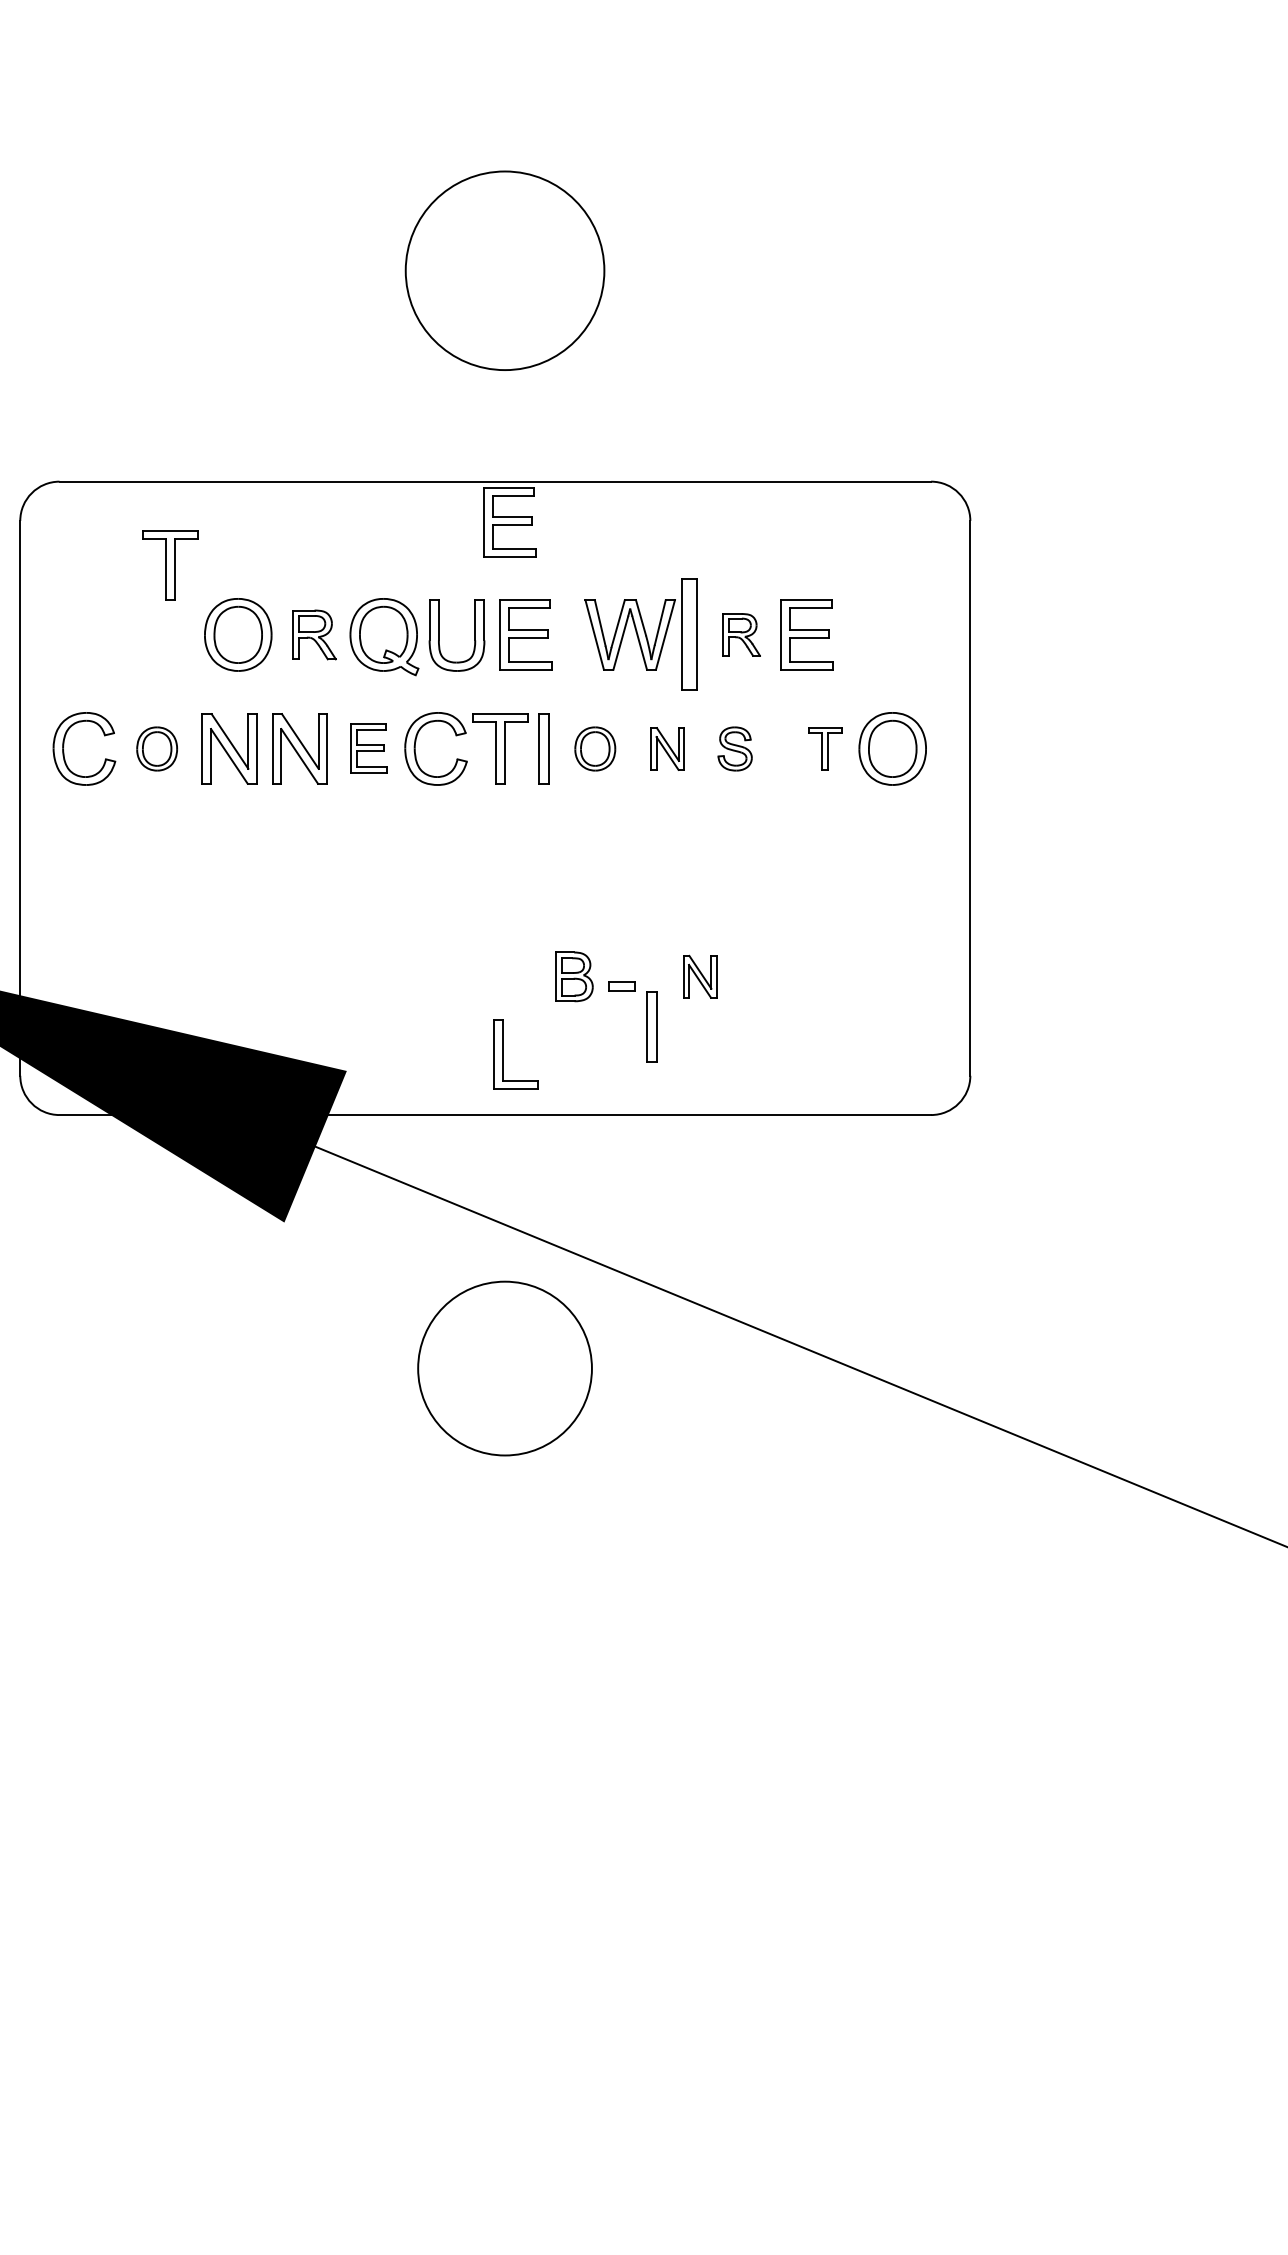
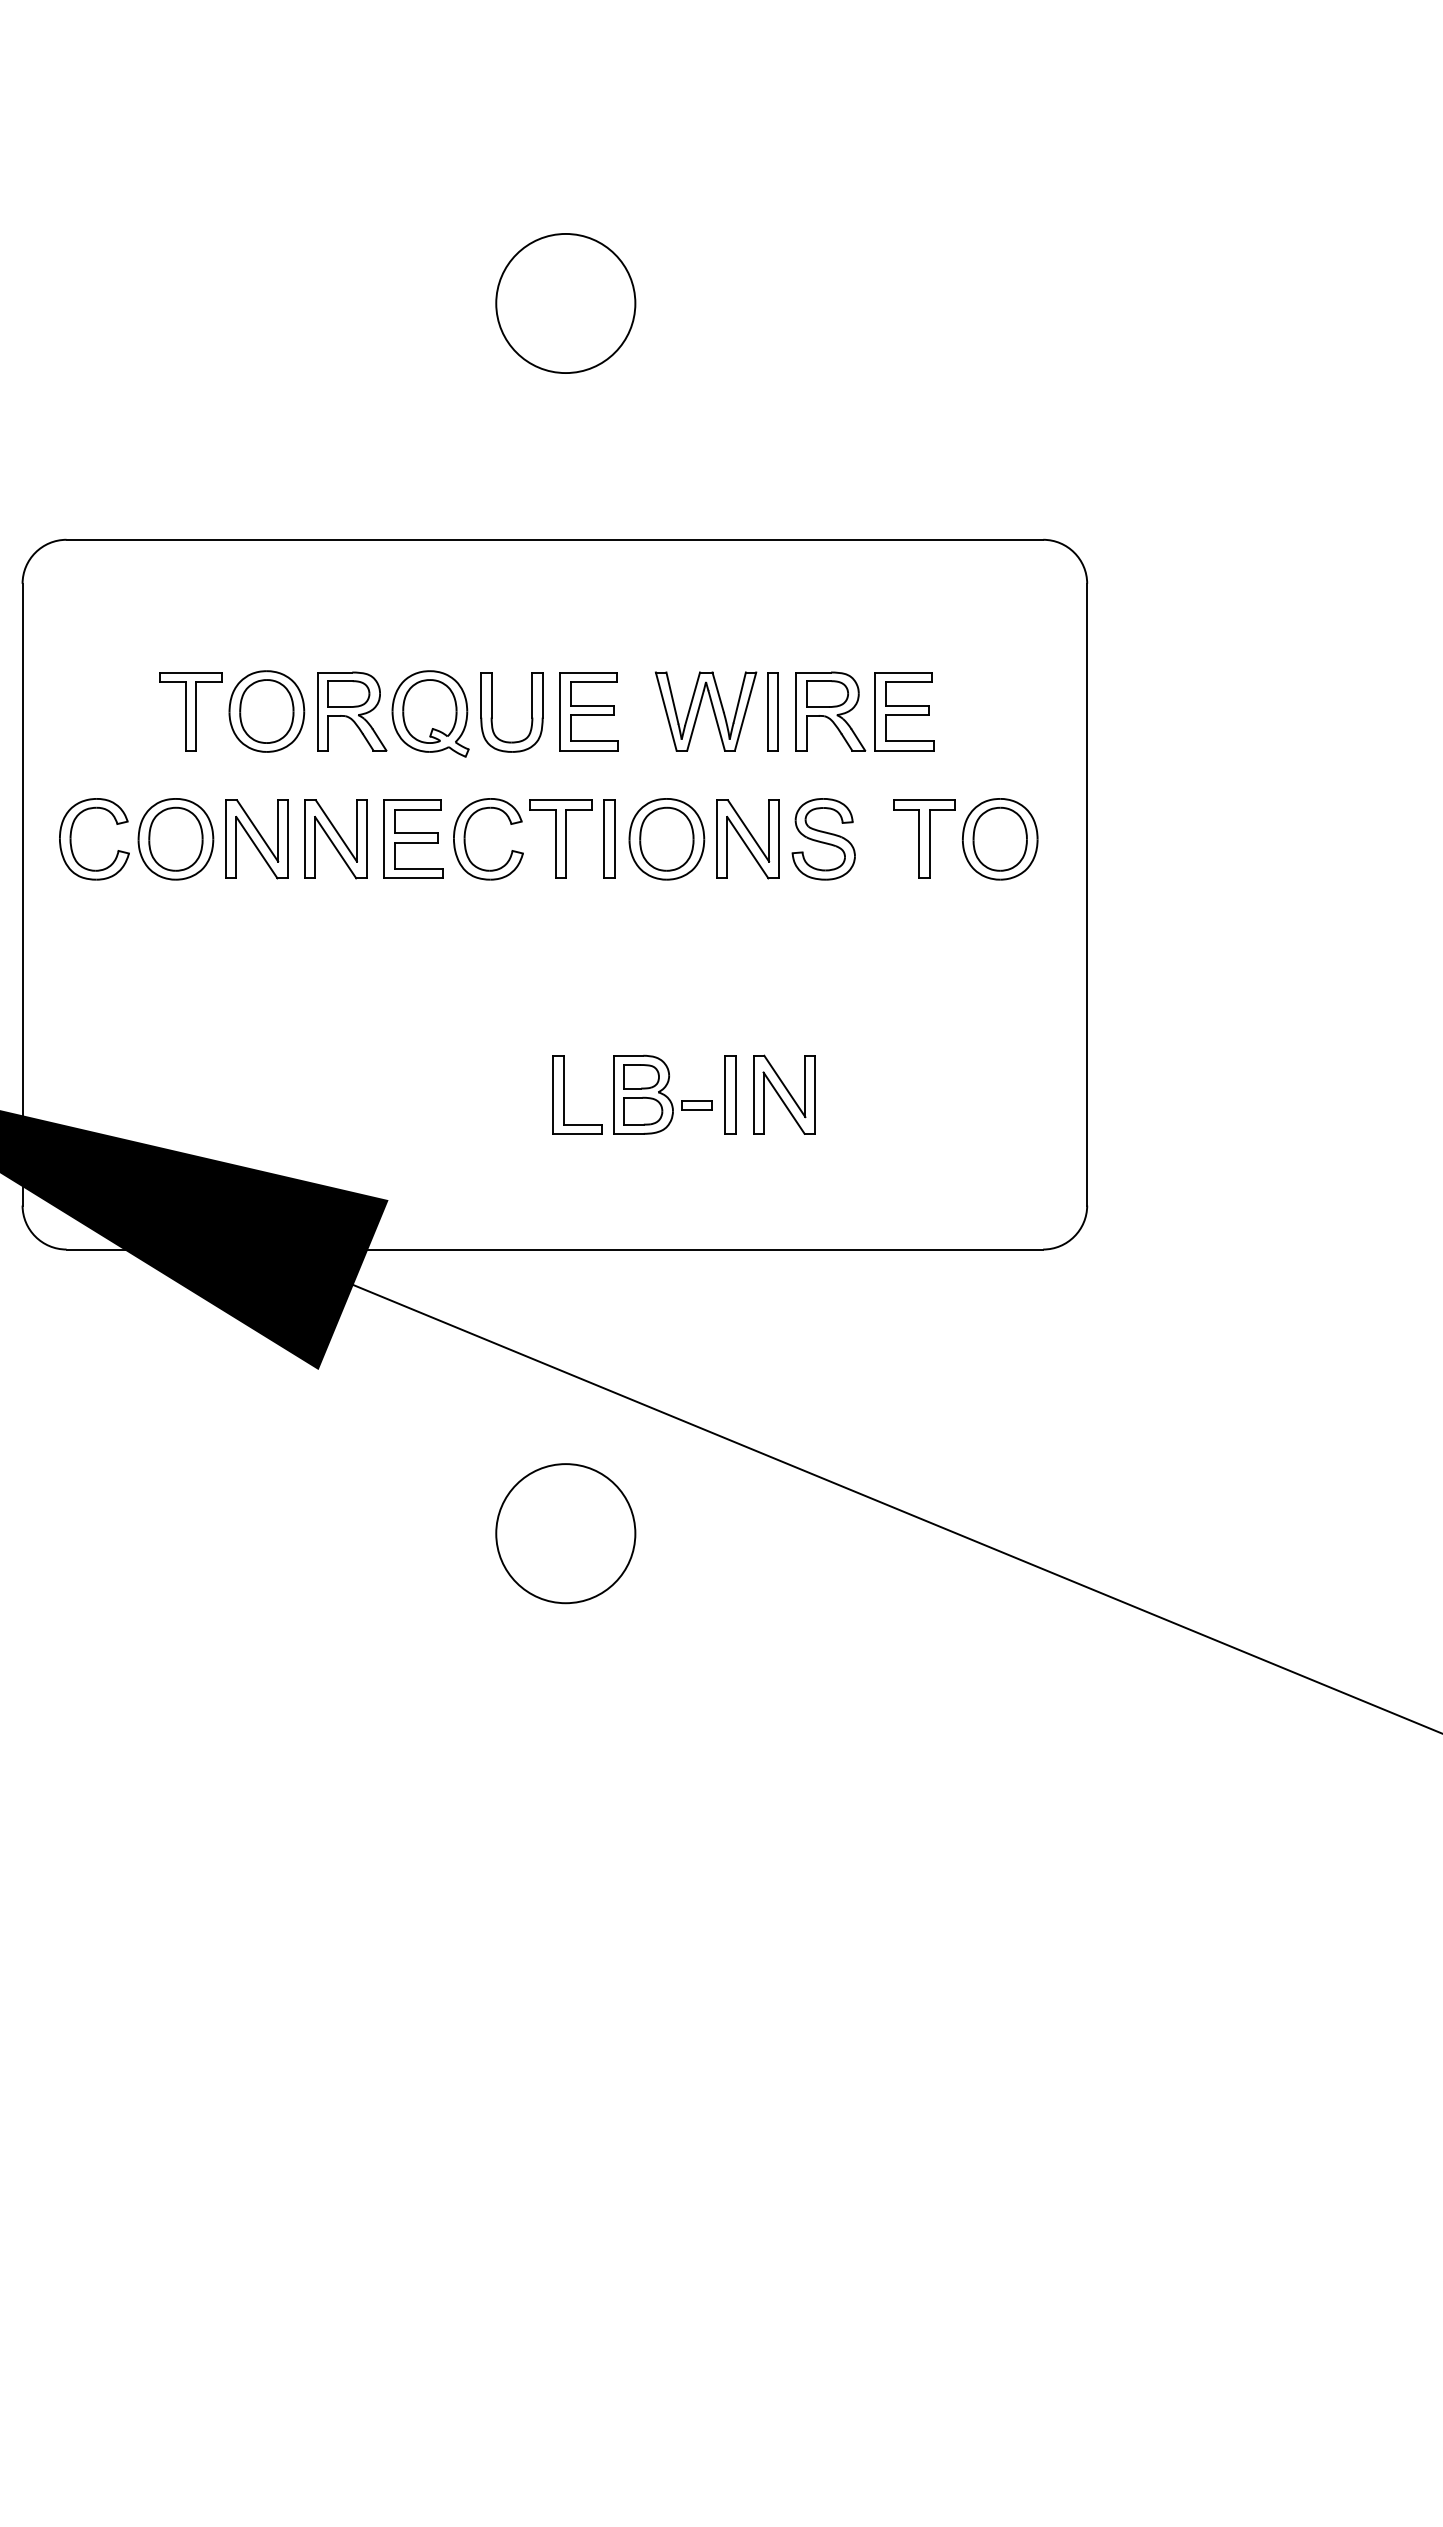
circle: (504, 270) -> (565, 303), size x0.62
part: (509, 522) -> (570, 585), removed
part: (170, 565) -> (190, 711), moved
part: (314, 634) -> (352, 711), size x1.43
part: (689, 634) -> (772, 711), size x0.62
part: (741, 634) -> (830, 711), size x1.67
part: (369, 748) -> (413, 838), size x1.43
part: (825, 748) -> (924, 838), size x1.67
part: (156, 749) -> (175, 839), size x1.67
part: (594, 749) -> (666, 839), size x1.67
part: (667, 749) -> (747, 839), size x1.67
part: (735, 749) -> (823, 839), size x1.67
part: (574, 976) -> (643, 1094), size x1.43
part: (700, 976) -> (784, 1094), size x1.67
part: (652, 1026) -> (730, 1094), moved
part: (503, 1054) -> (564, 1094), moved
circle: (504, 1368) -> (565, 1533), size x0.71

